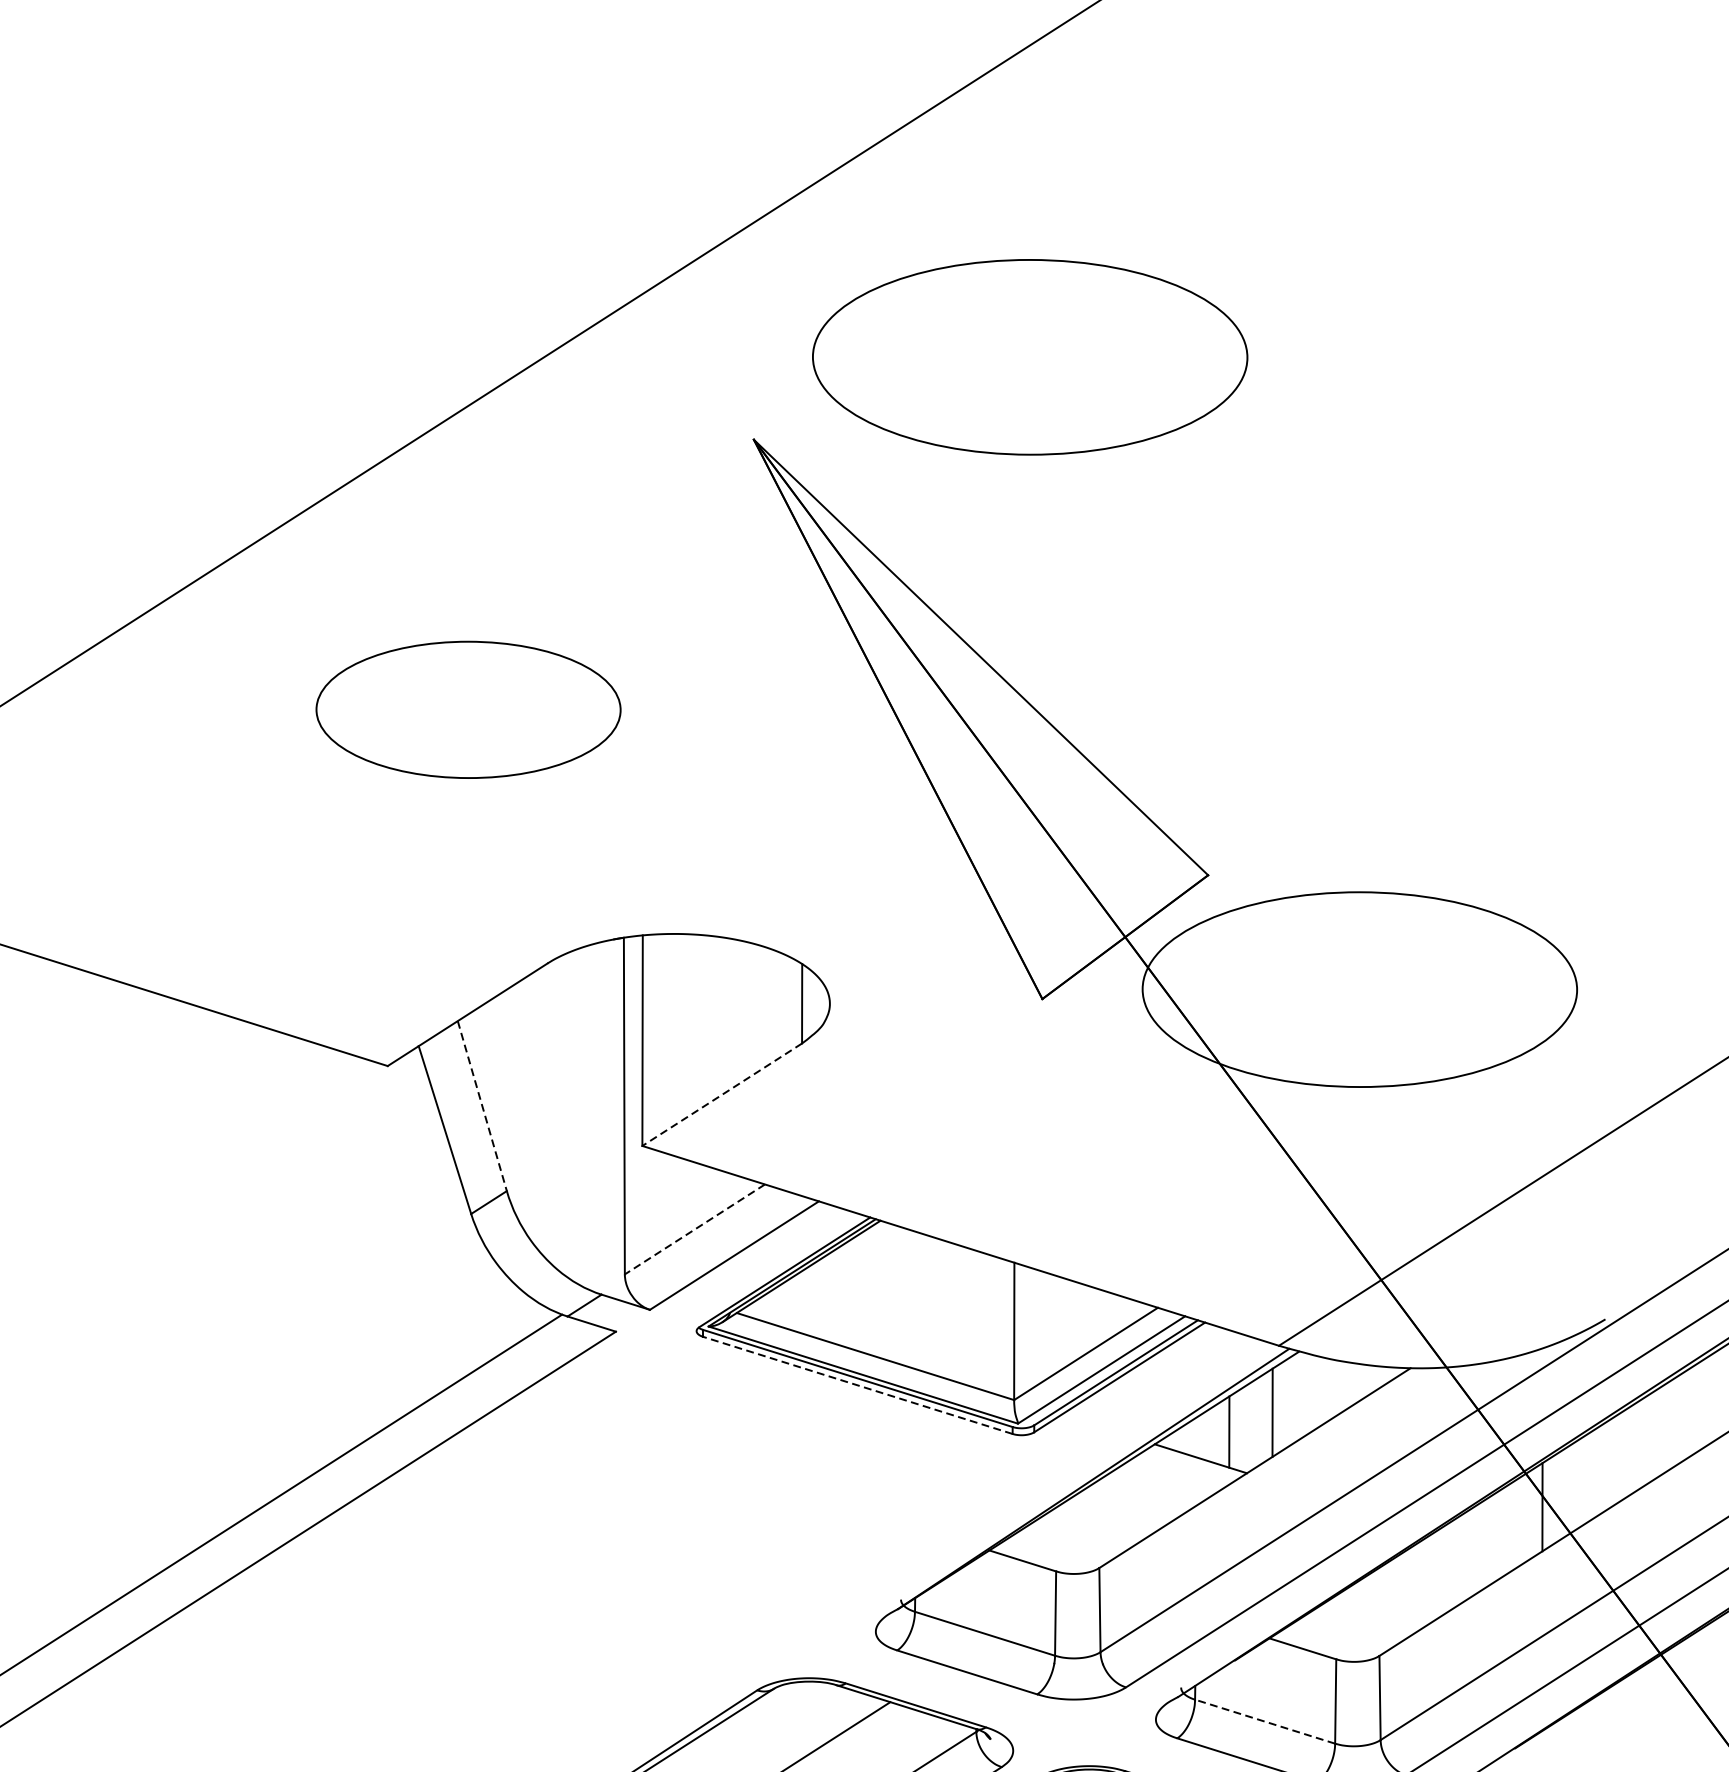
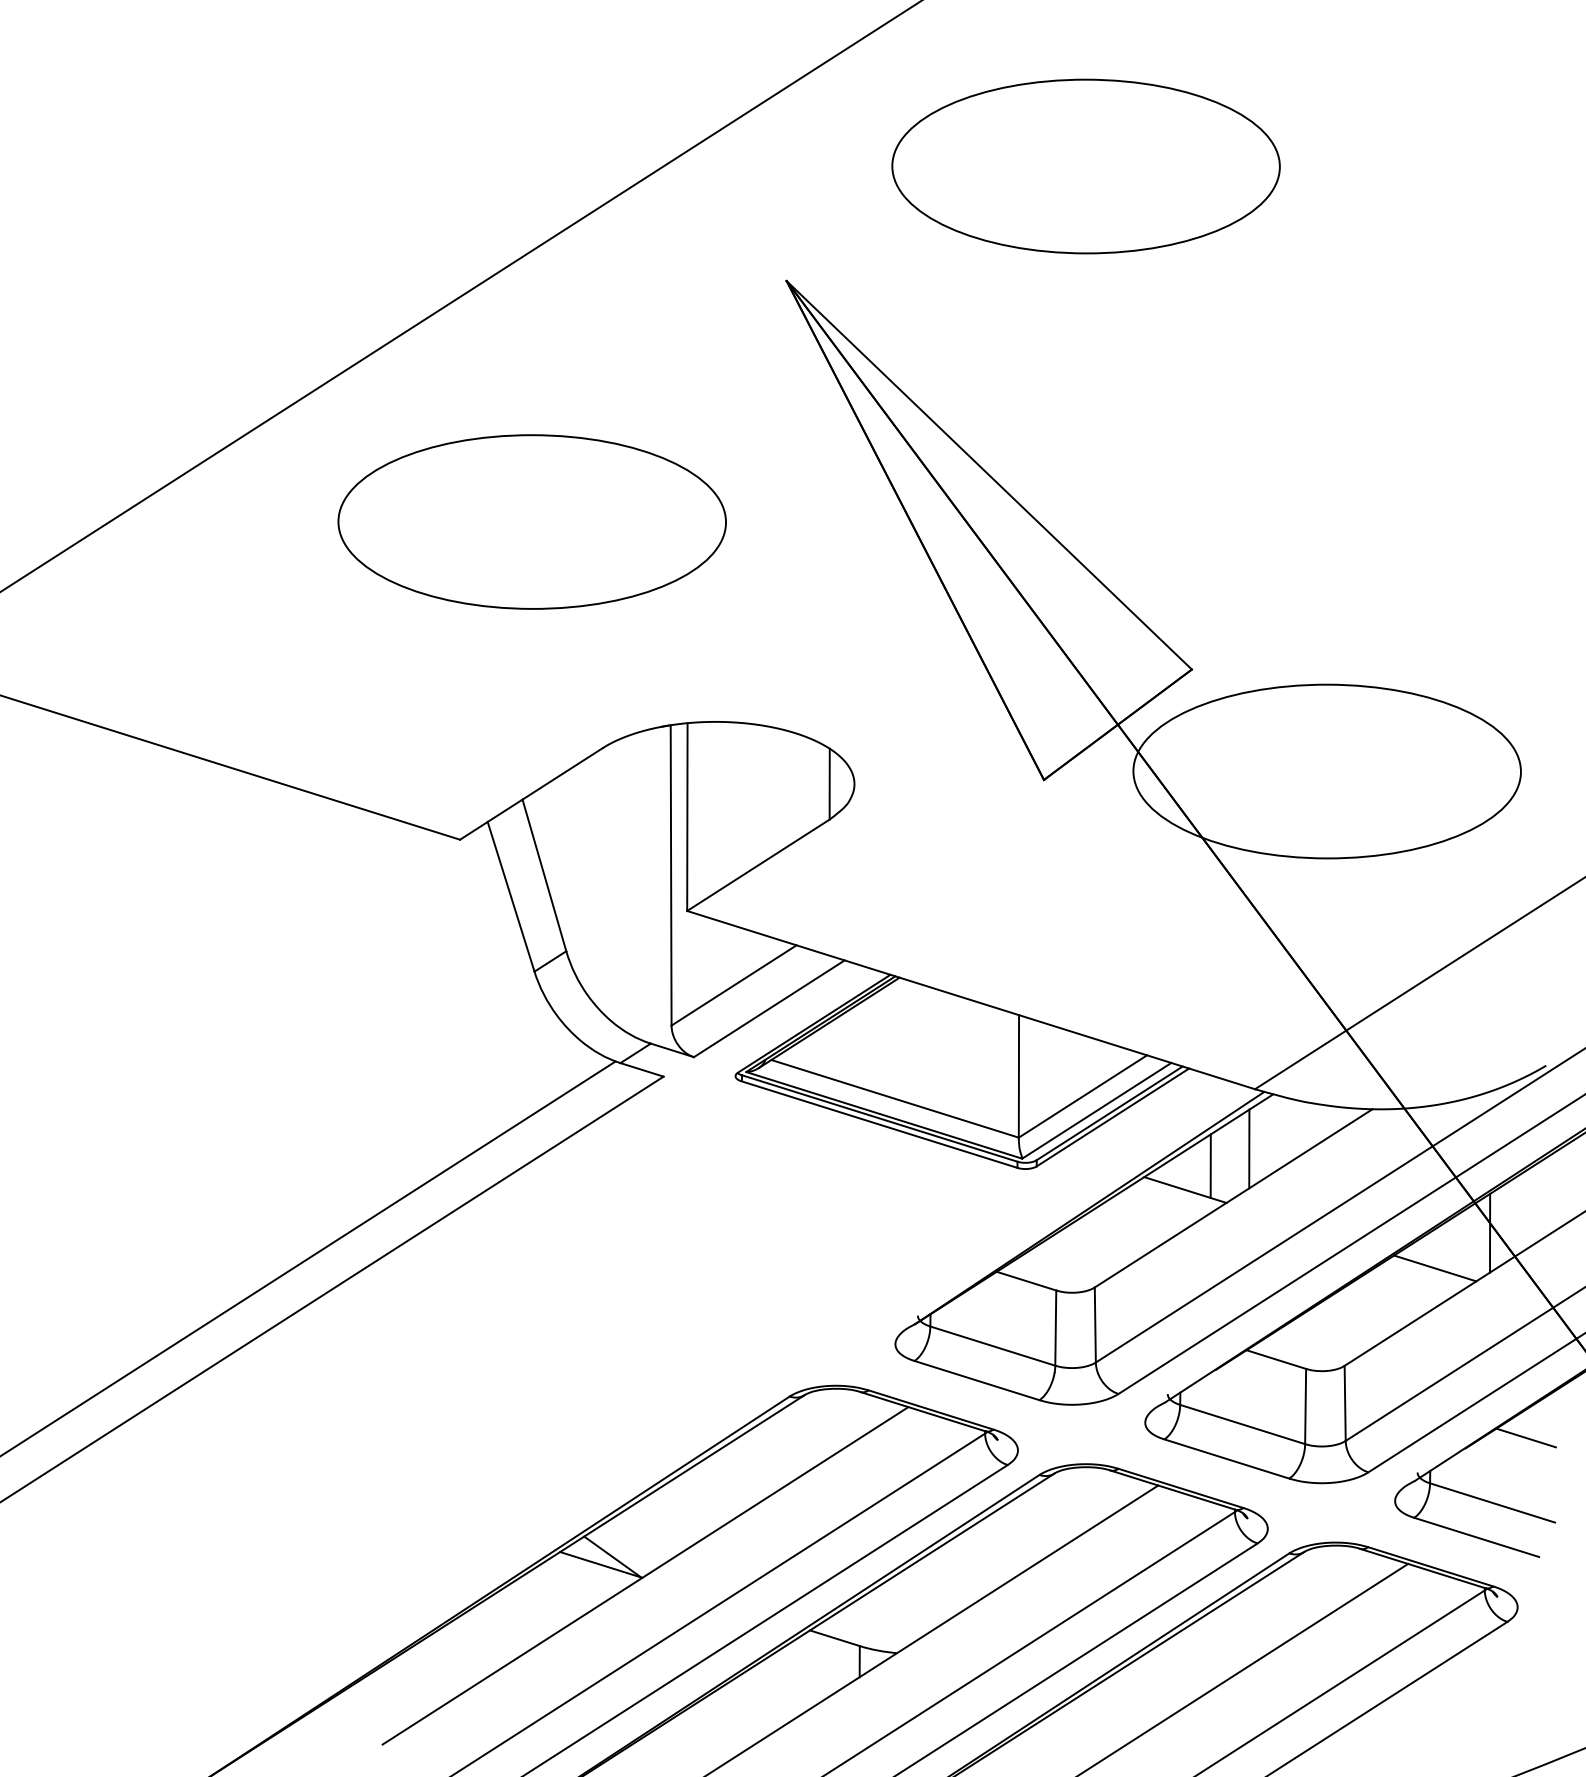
part: (1029, 357) -> (1085, 166), moved
part: (467, 709) -> (531, 521), size x1.43
line: (722, 1094) -> (758, 865), dashed -> solid
line: (482, 1106) -> (544, 875), dashed -> solid
line: (694, 1229) -> (733, 985), dashed -> solid
line: (857, 1385) -> (879, 1124), dashed -> solid
line: (1481, 1546) -> (1435, 1268), added
line: (1264, 1721) -> (1242, 1424), dashed -> solid
line: (1582, 1736) -> (1525, 1437), added

